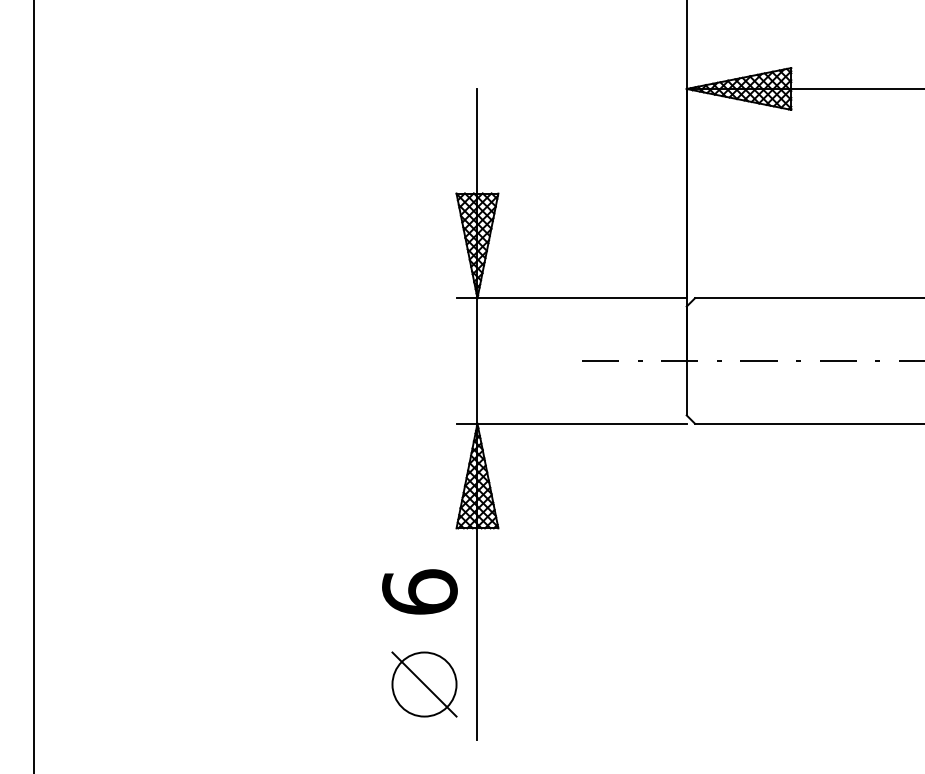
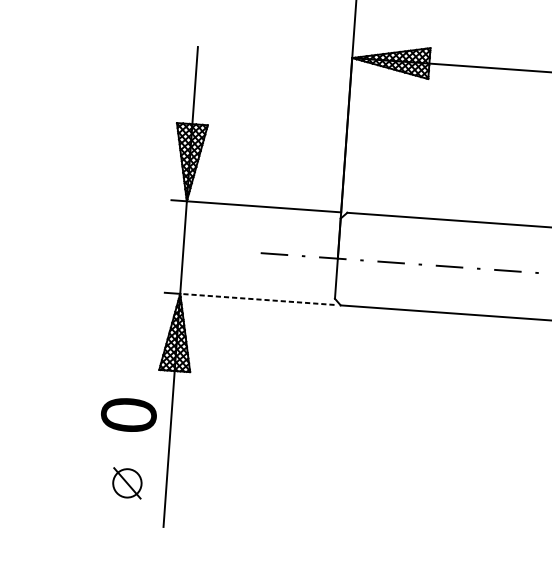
line: (582, 423) -> (257, 299), solid -> dashed
text: (419, 591) -> (128, 414), 6 -> 0
part: (424, 684) -> (127, 483), size x0.6

